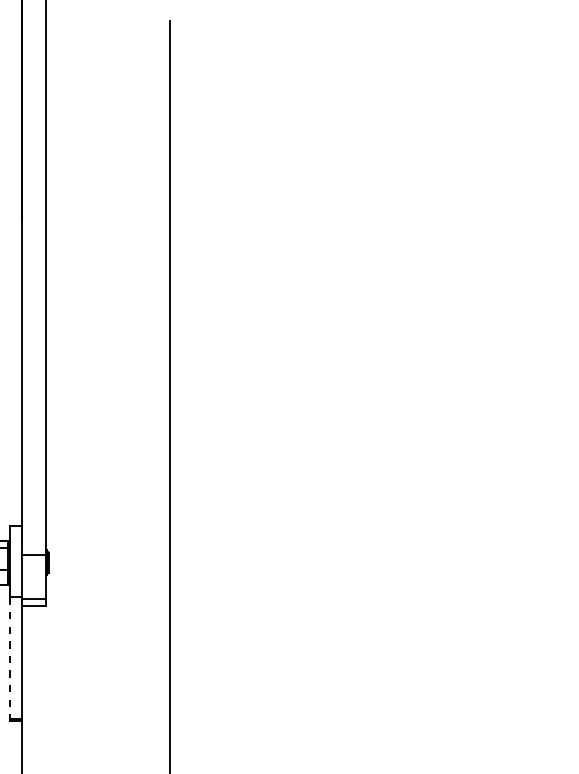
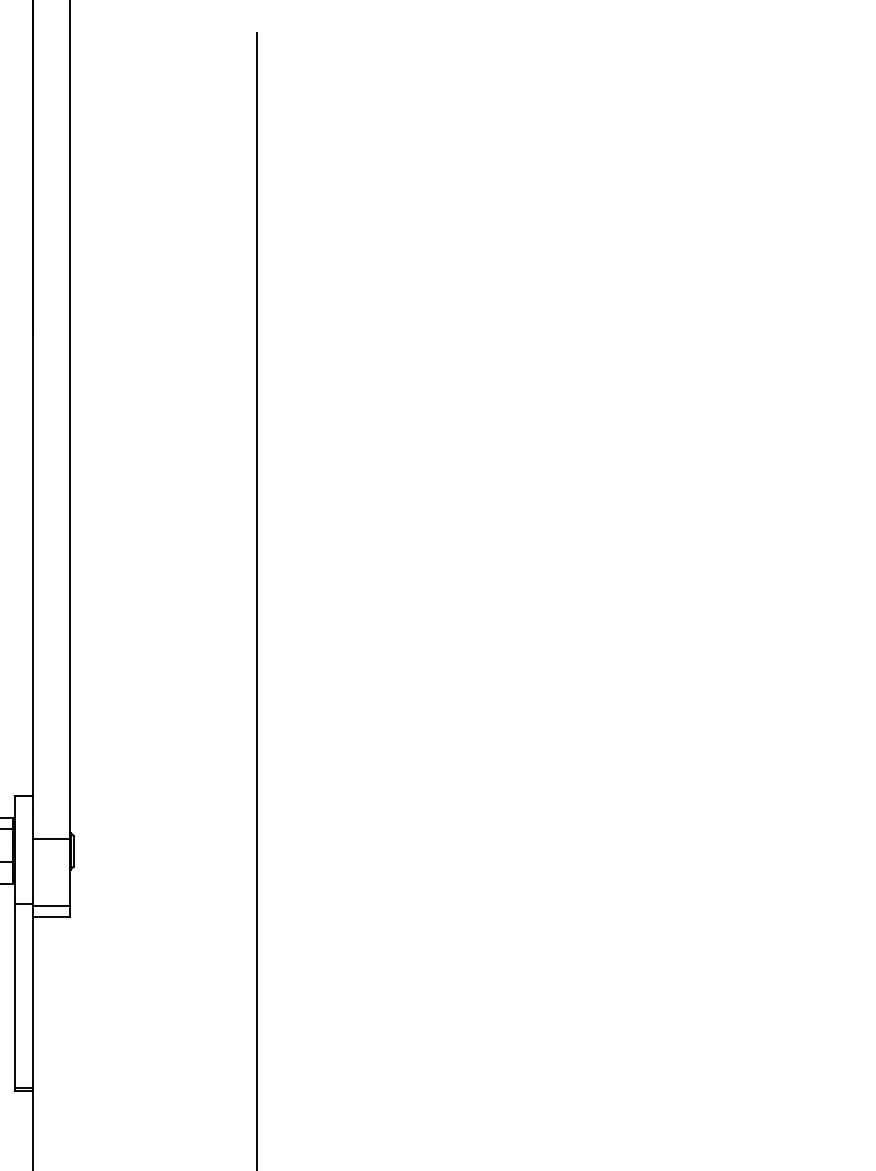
line: (9, 658) -> (14, 996), dashed -> solid

